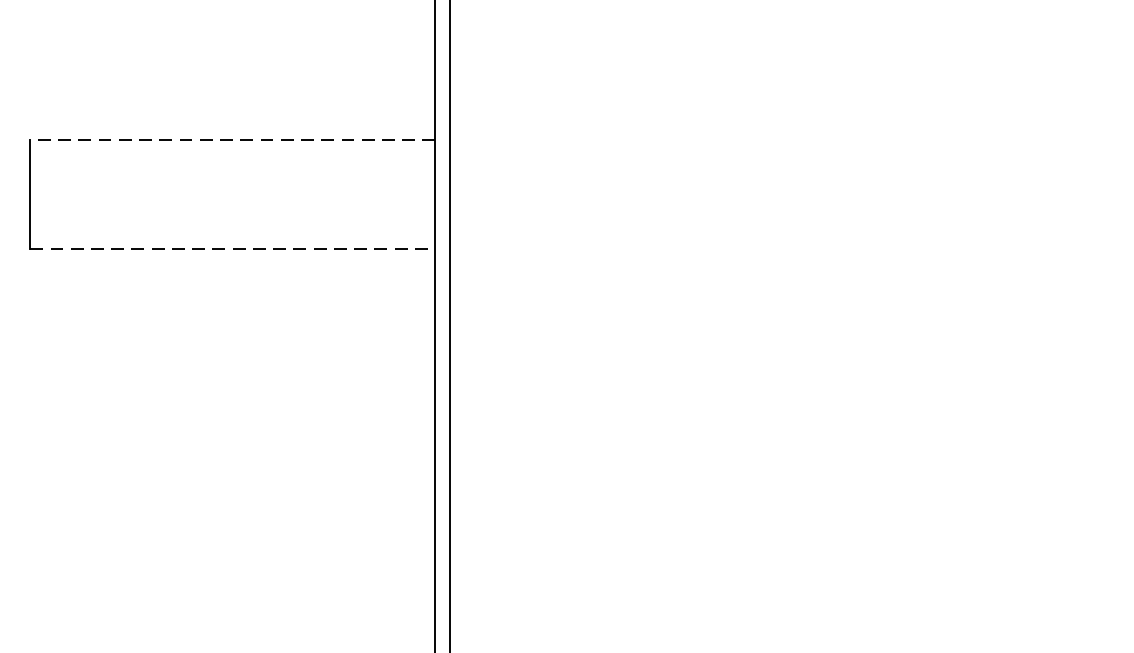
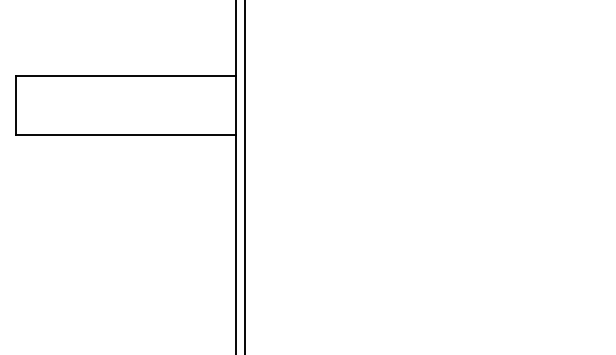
line: (231, 140) -> (125, 76), dashed -> solid
line: (232, 249) -> (126, 135), dashed -> solid

